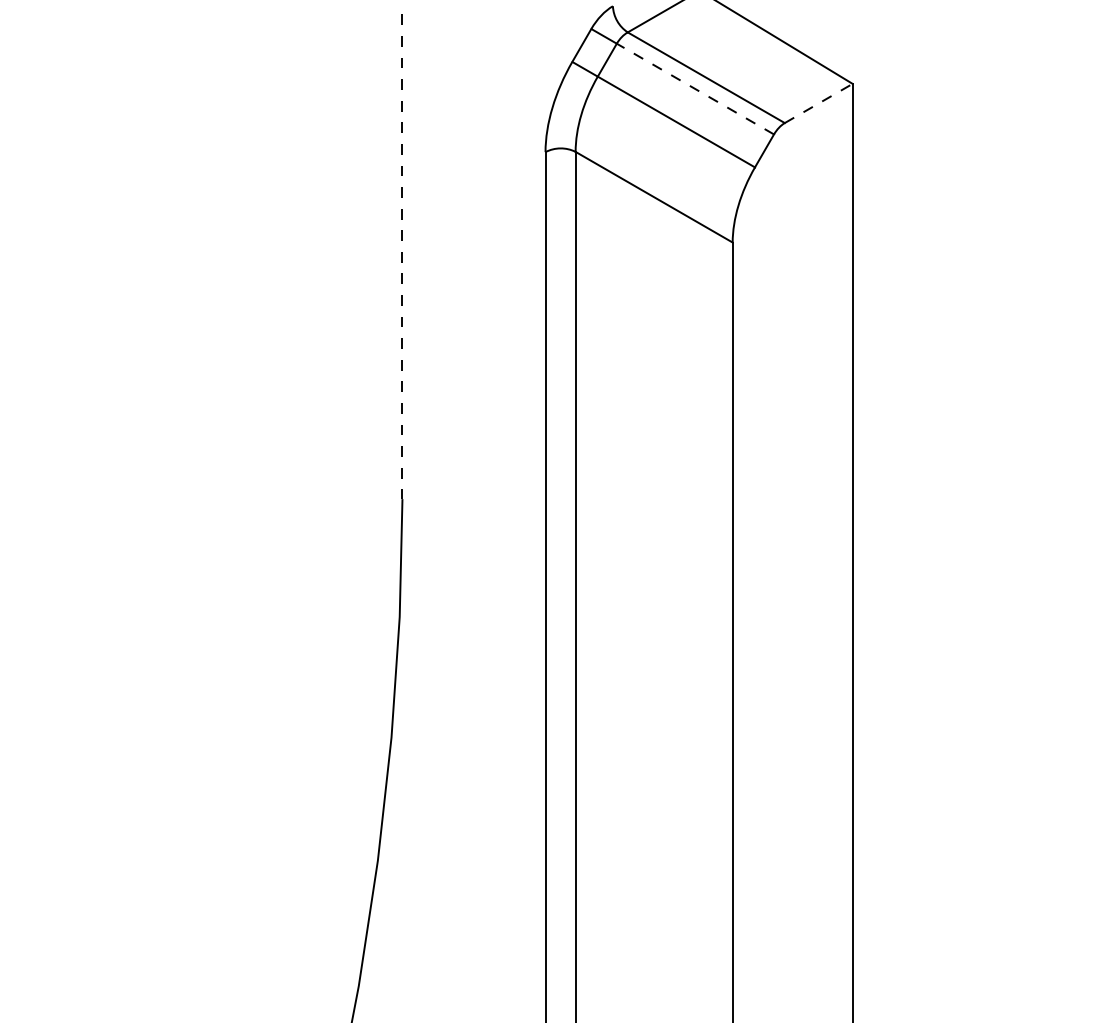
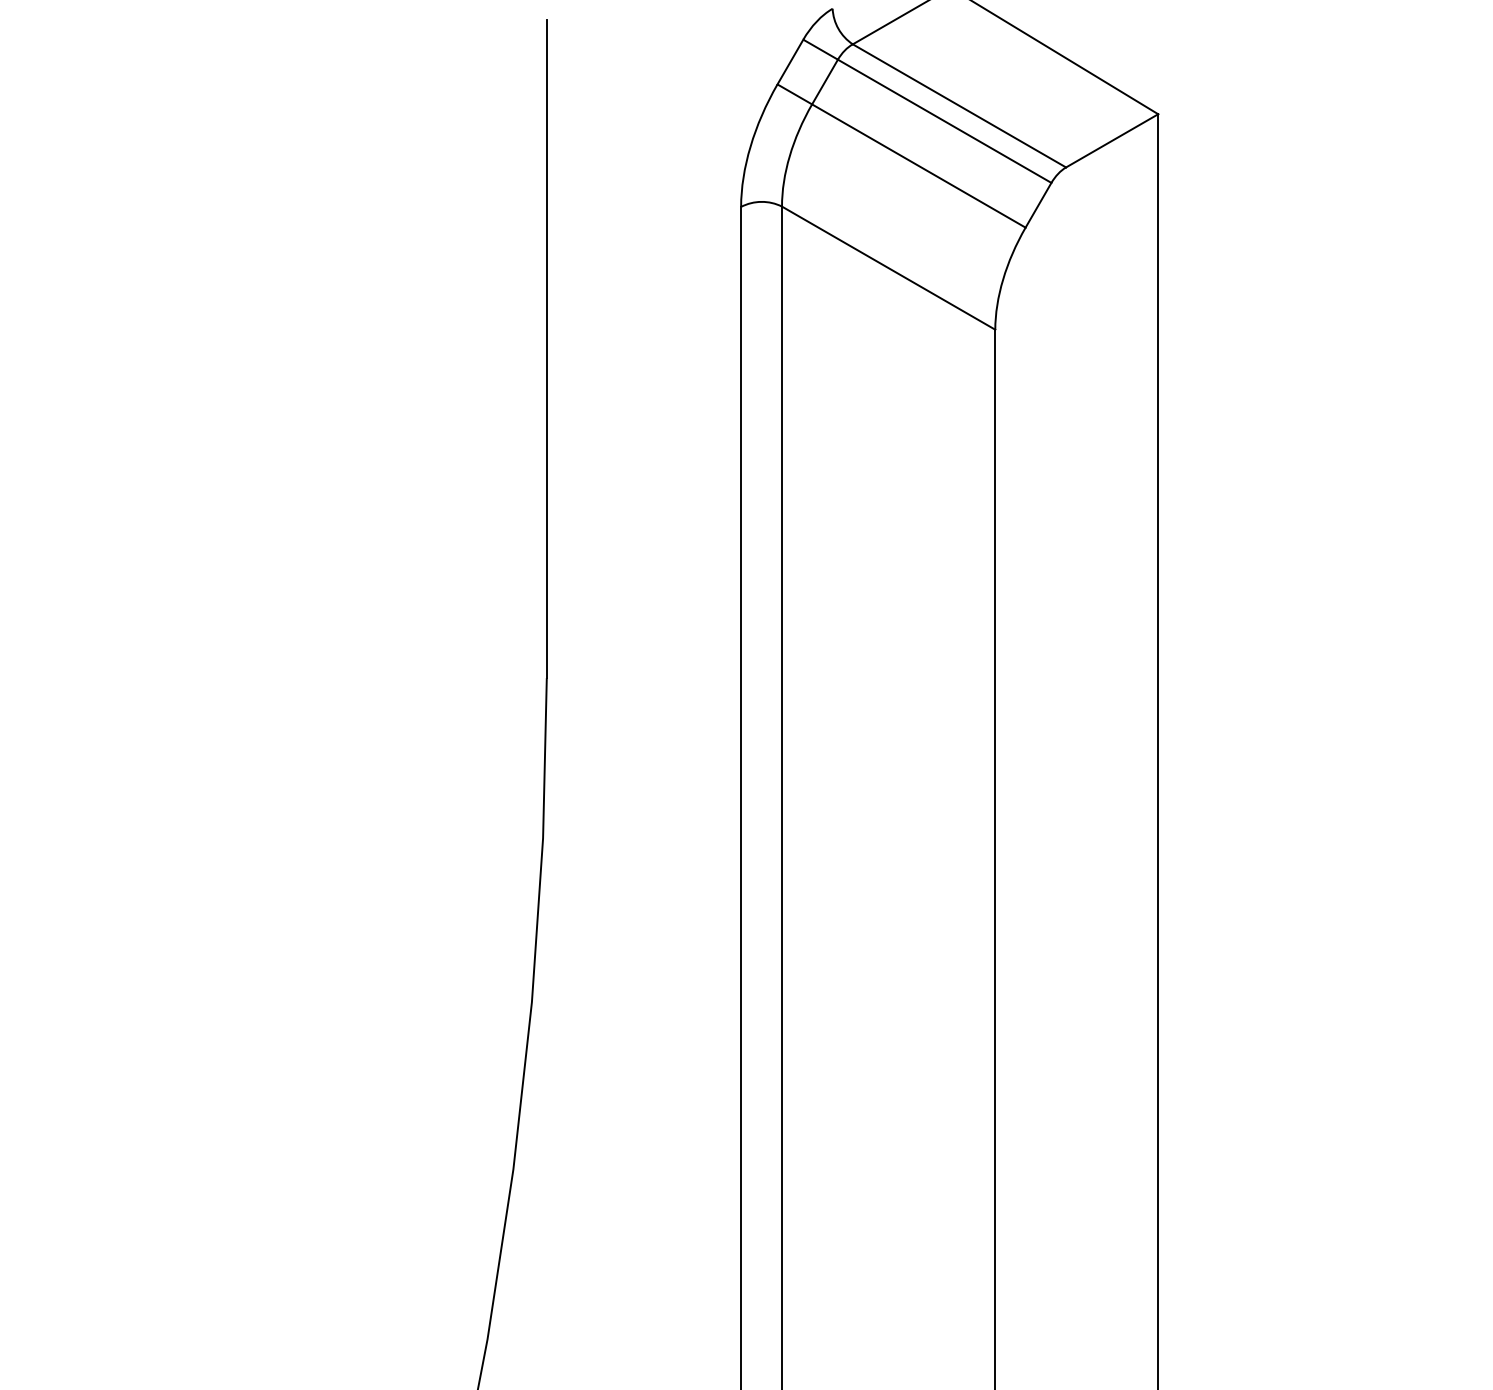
line: (695, 89) -> (944, 121), dashed -> solid
line: (818, 103) -> (1112, 140), dashed -> solid
line: (402, 257) -> (546, 349), dashed -> solid

